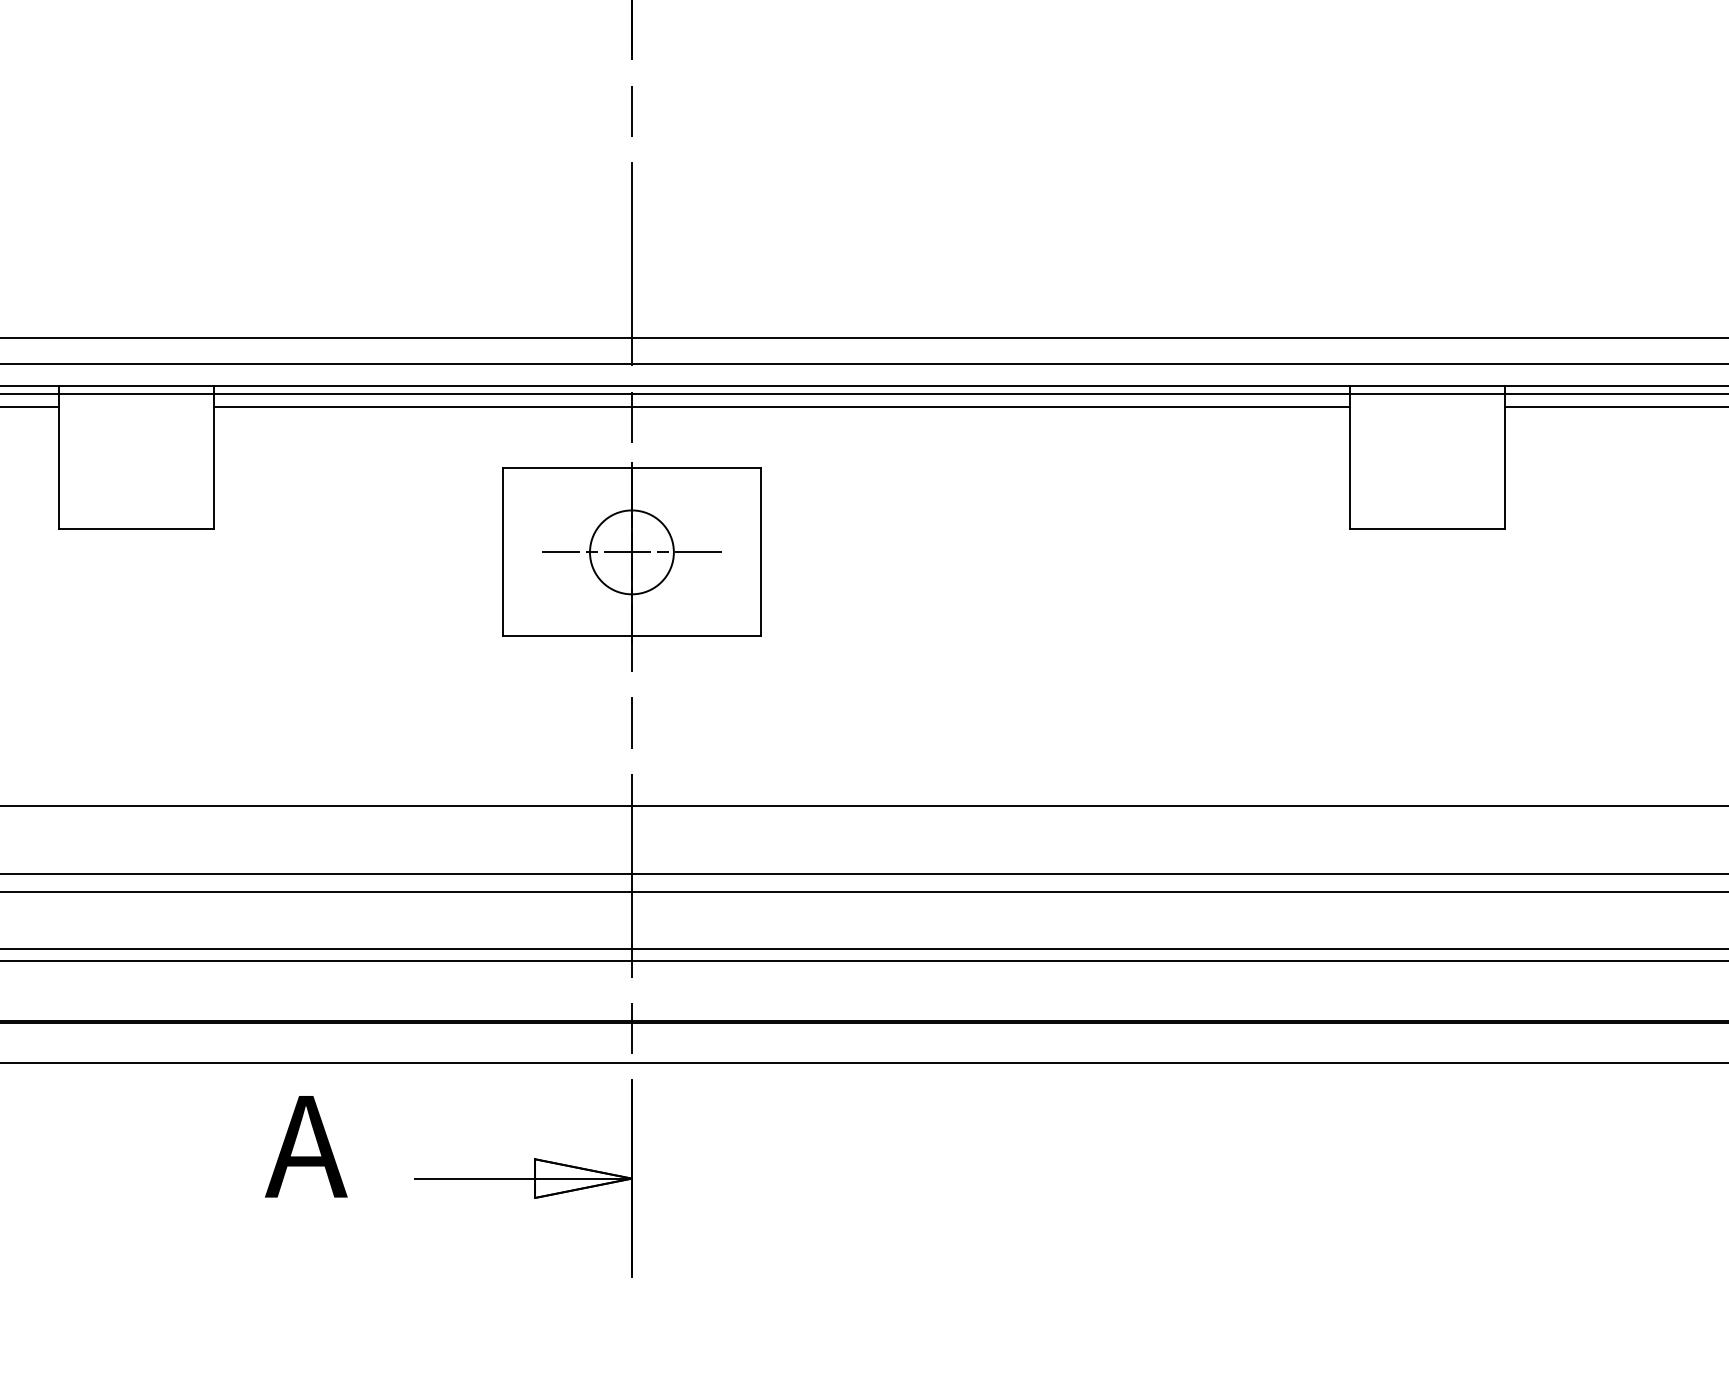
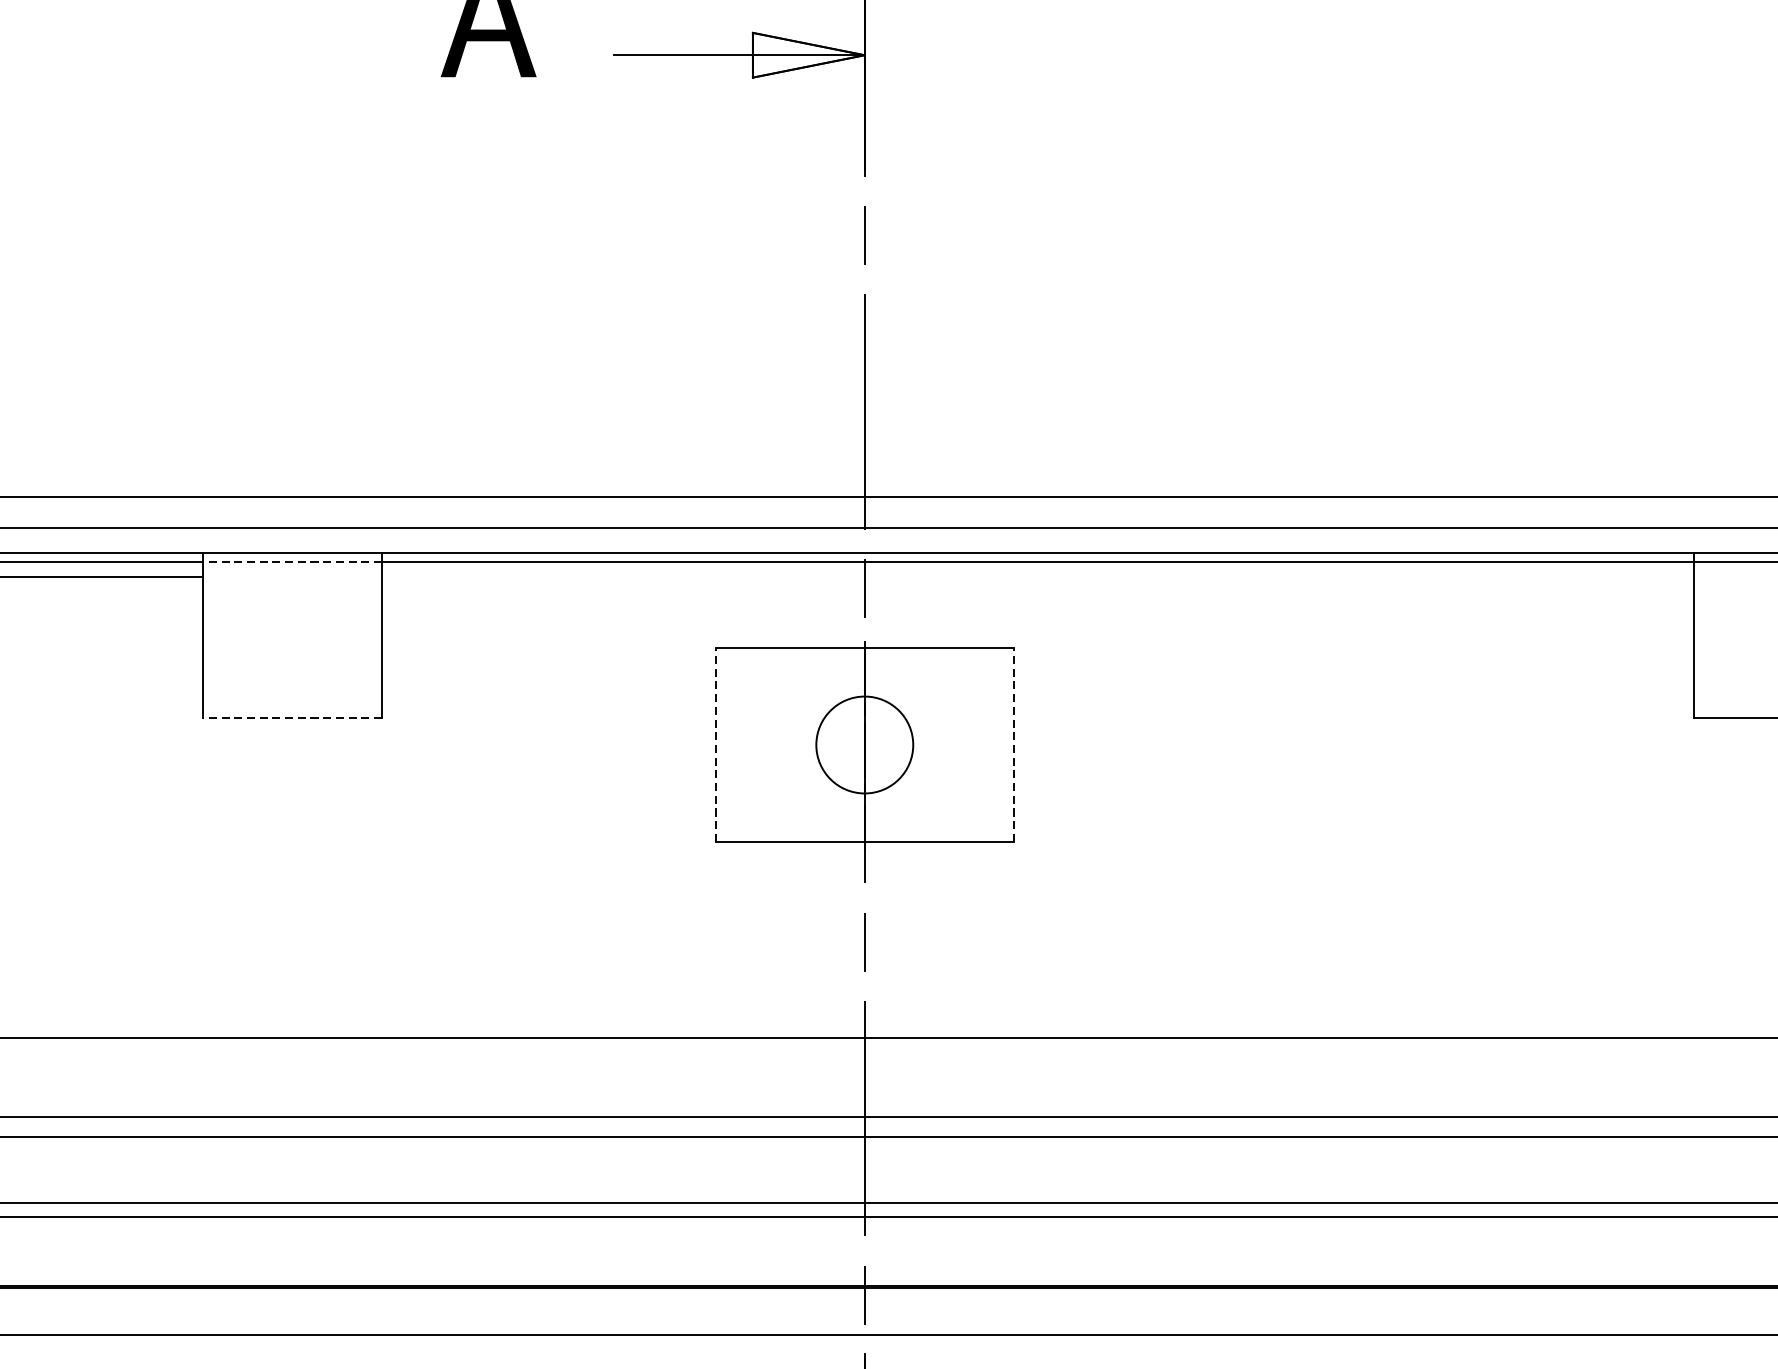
line: (136, 394) -> (292, 562), solid -> dashed
line: (782, 407) -> (1038, 577), removed
line: (136, 529) -> (292, 718), solid -> dashed
line: (502, 552) -> (715, 745), solid -> dashed
line: (631, 552) -> (864, 745), removed
line: (761, 552) -> (1014, 745), solid -> dashed

